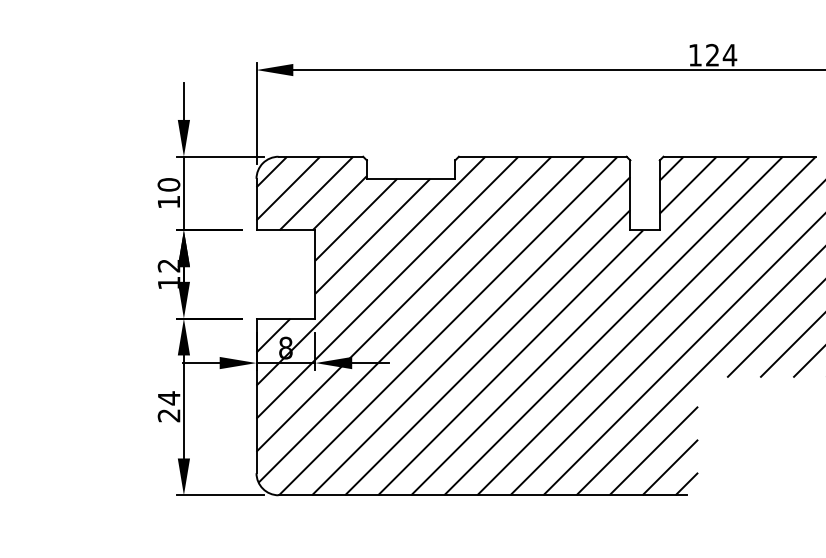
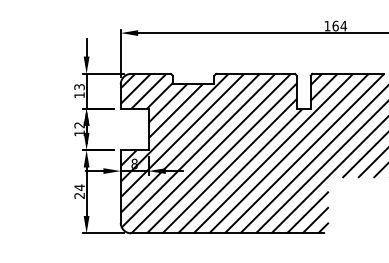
text: (712, 53) -> (335, 25), 124 -> 164
text: (168, 185) -> (79, 87), 10 -> 13

